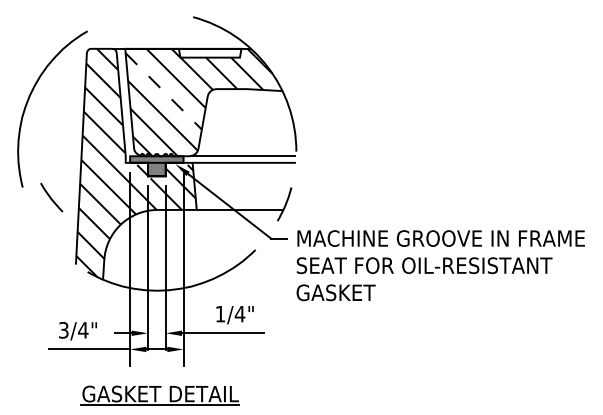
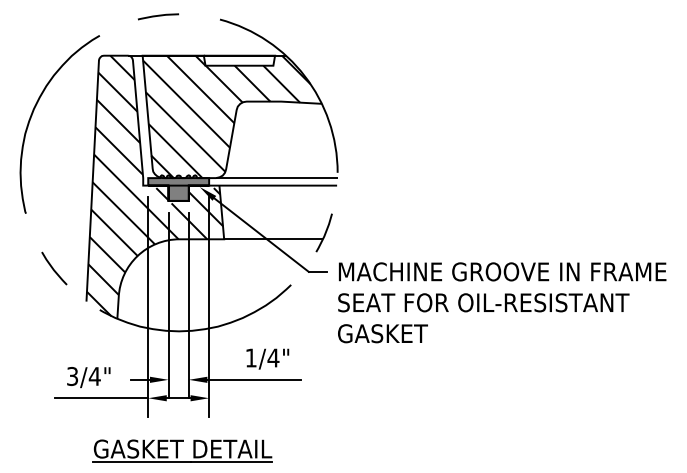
line: (139, 14) -> (158, 16), added
line: (163, 91) -> (186, 104), dashed -> solid
line: (51, 197) -> (54, 268), moved

